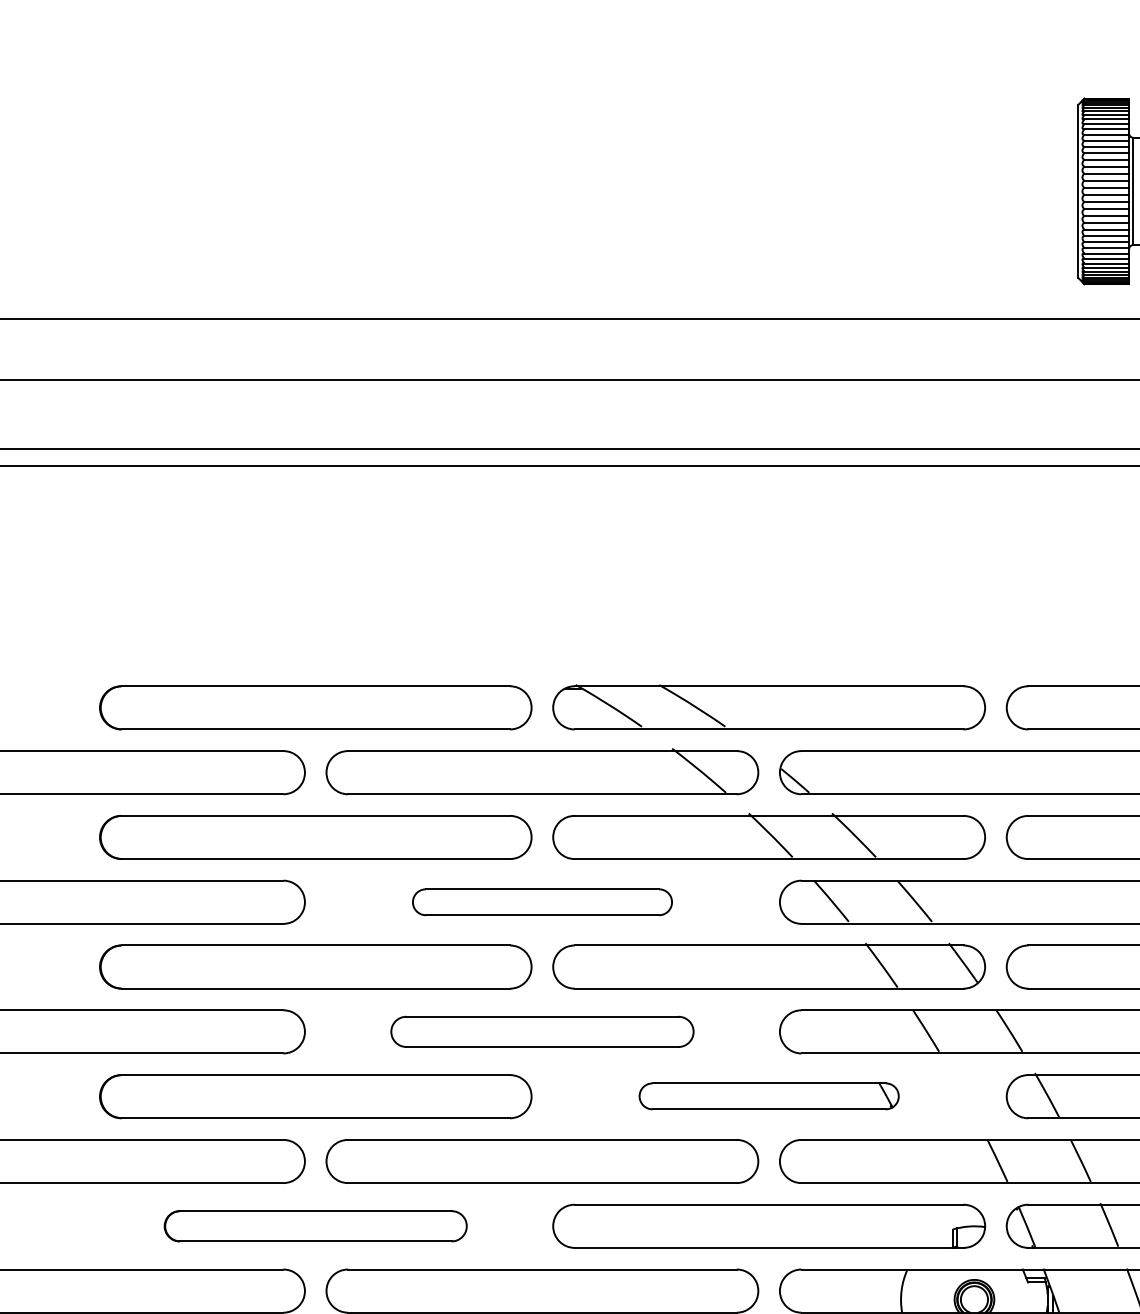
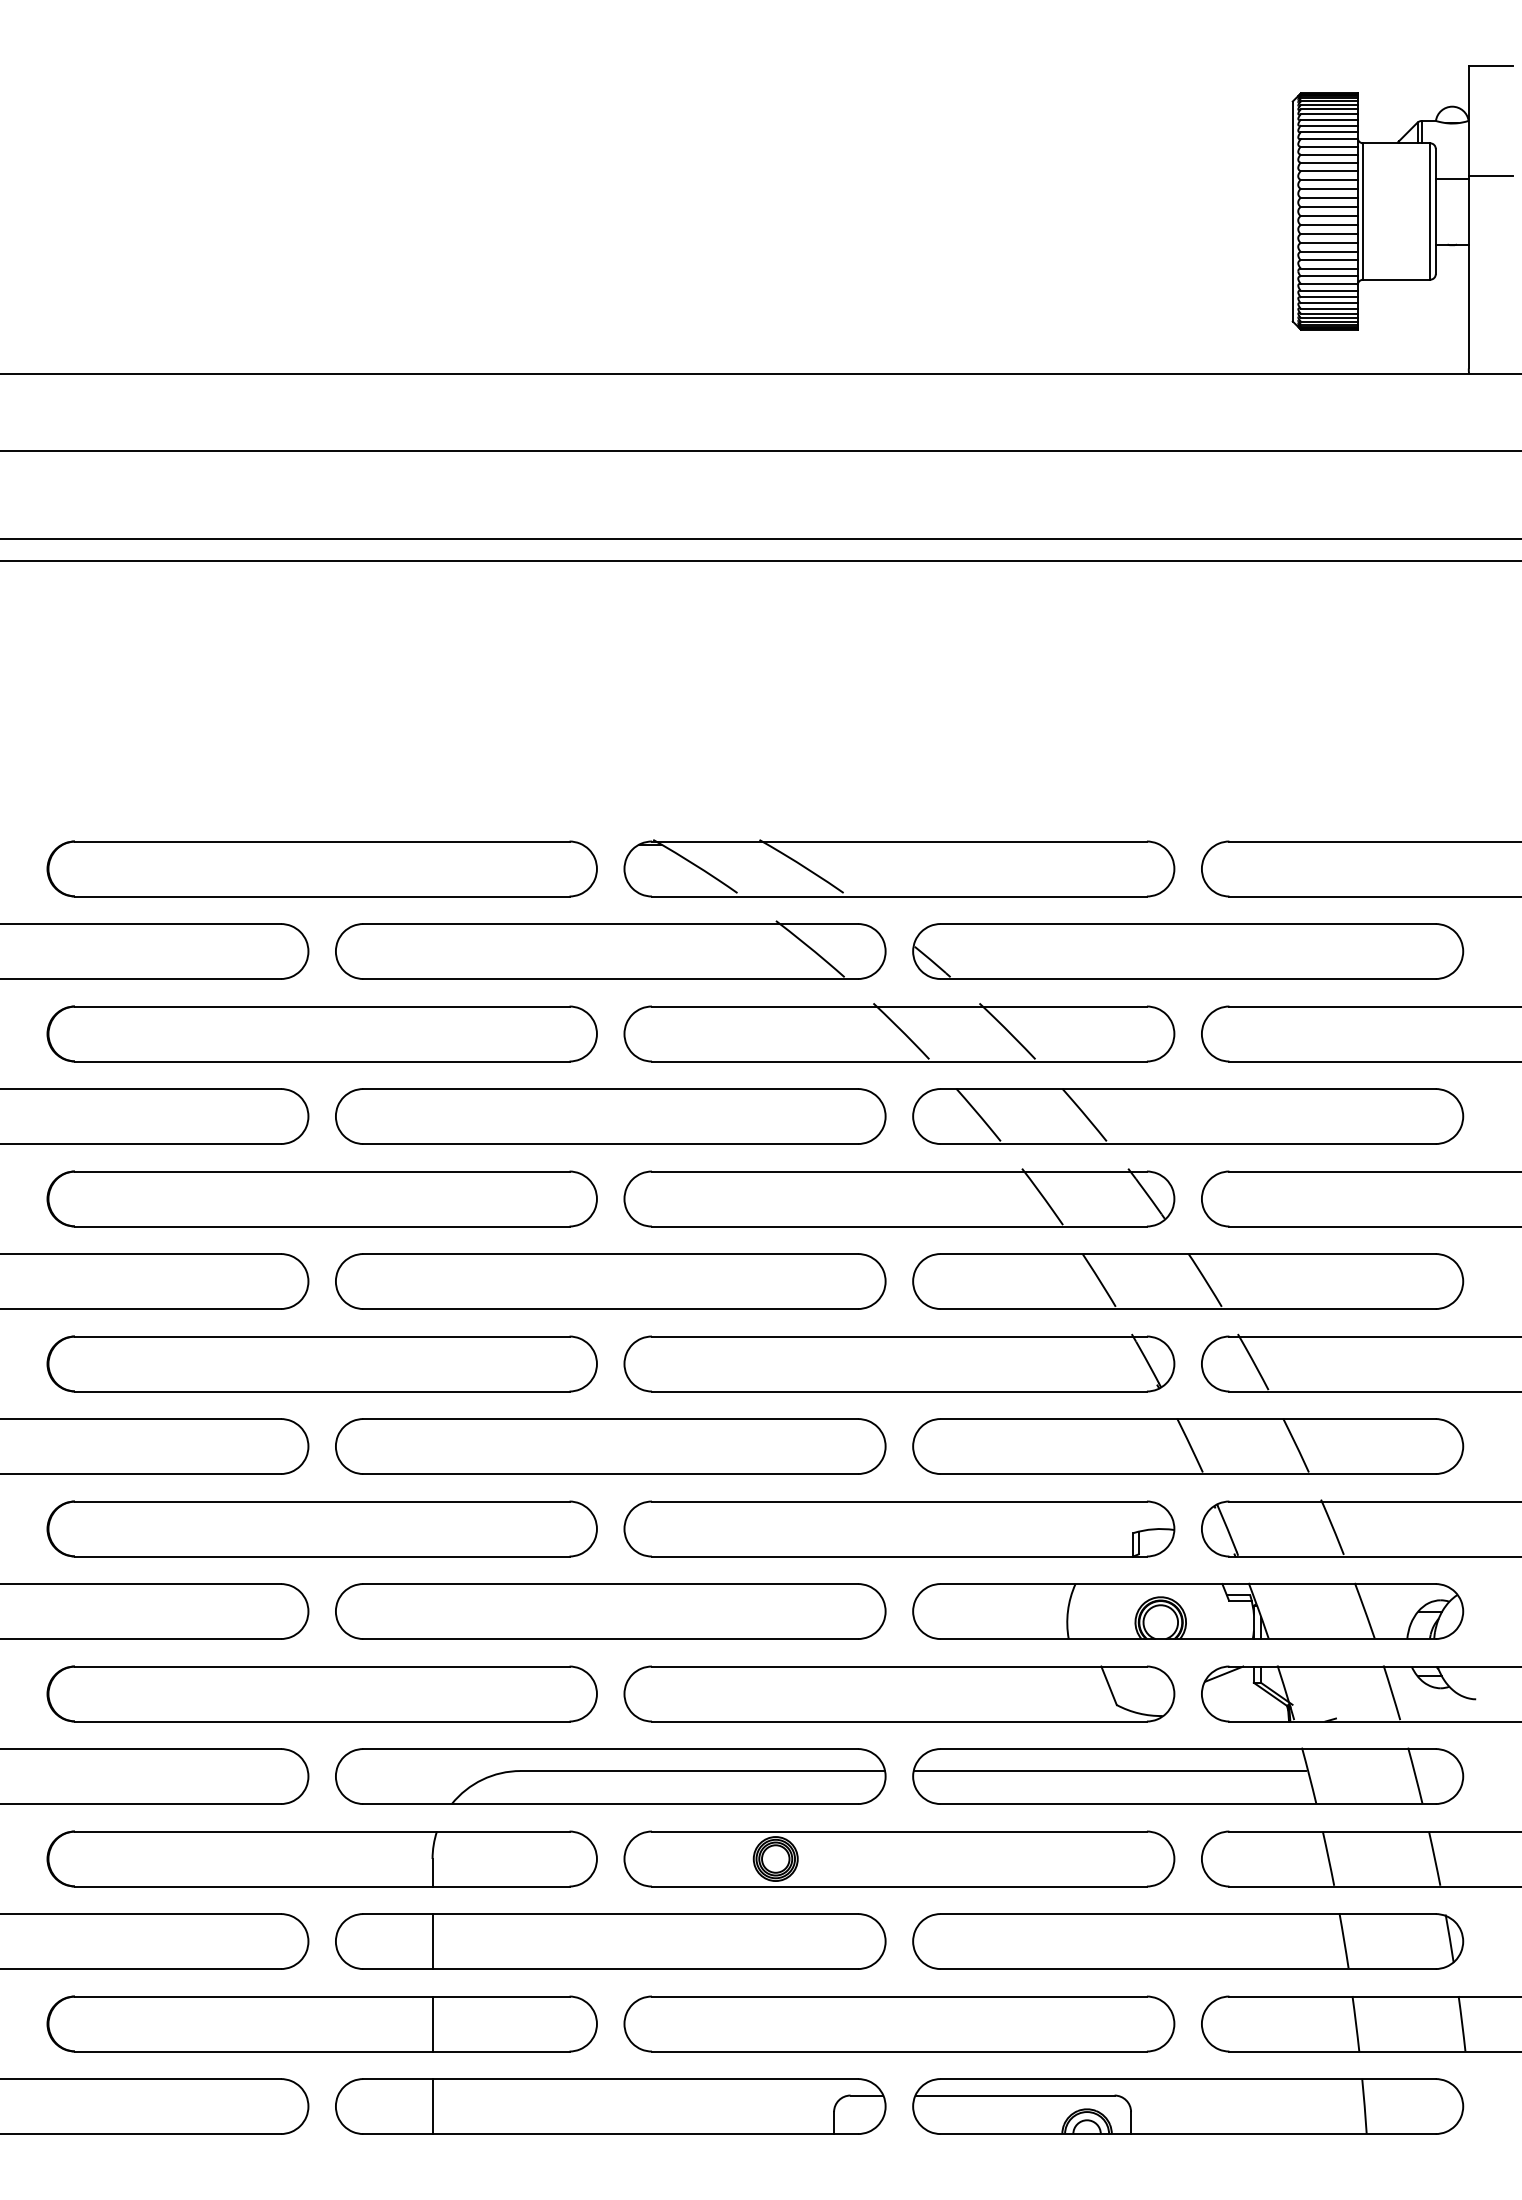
part: (542, 902) -> (610, 1116), size x1.67
part: (542, 1031) -> (610, 1281), size x1.43
part: (769, 1095) -> (899, 1362), size x1.67
part: (315, 1225) -> (321, 1528), size x1.43

